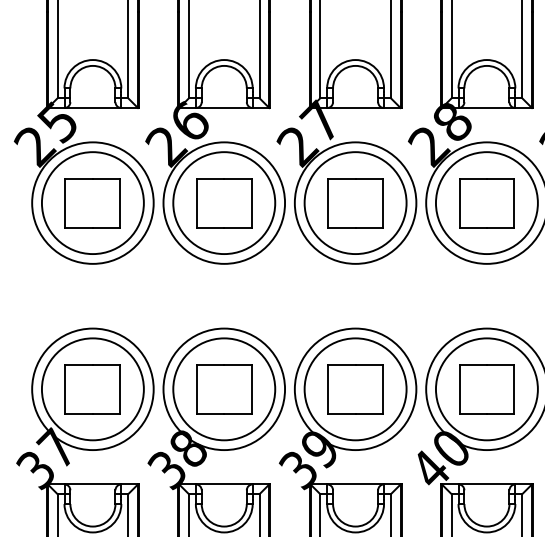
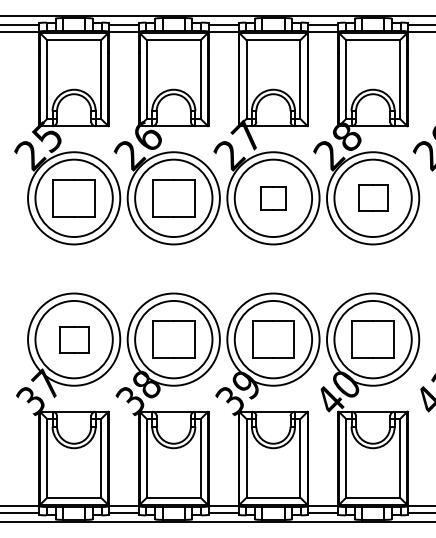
part: (355, 203) -> (273, 198), size x0.6
part: (486, 203) -> (372, 198), size x0.7
part: (92, 389) -> (73, 339), size x0.7

